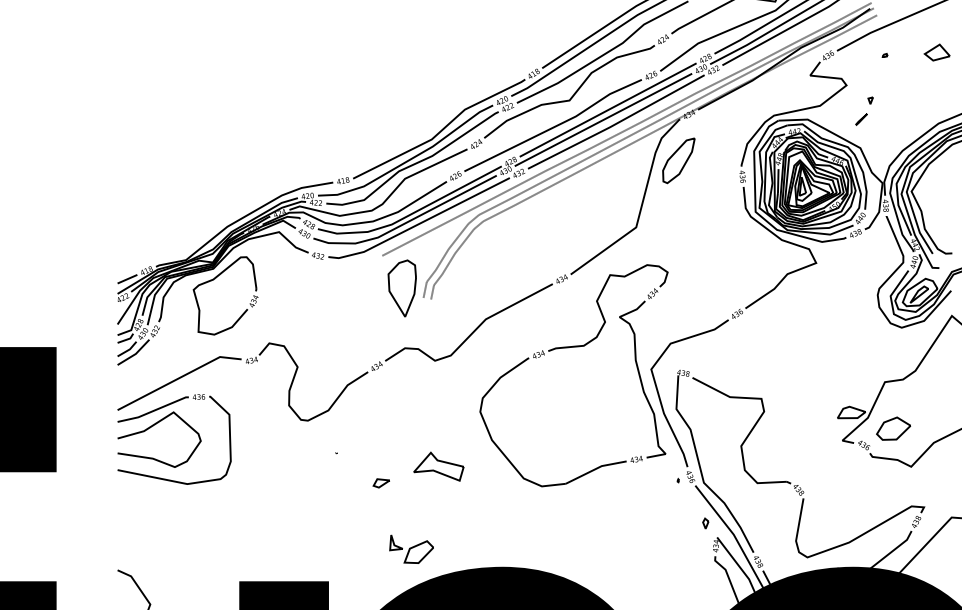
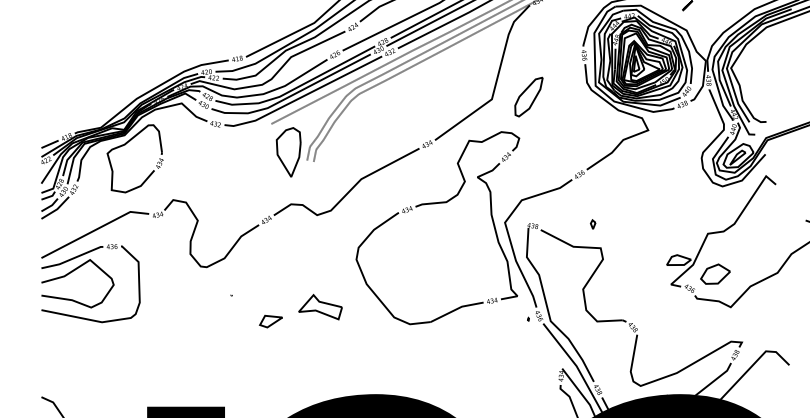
part: (678, 160) -> (528, 96), moved
part: (380, 483) -> (269, 321), size x1.6
part: (705, 523) -> (592, 224), moved
part: (411, 548) -> (296, 378), removed

